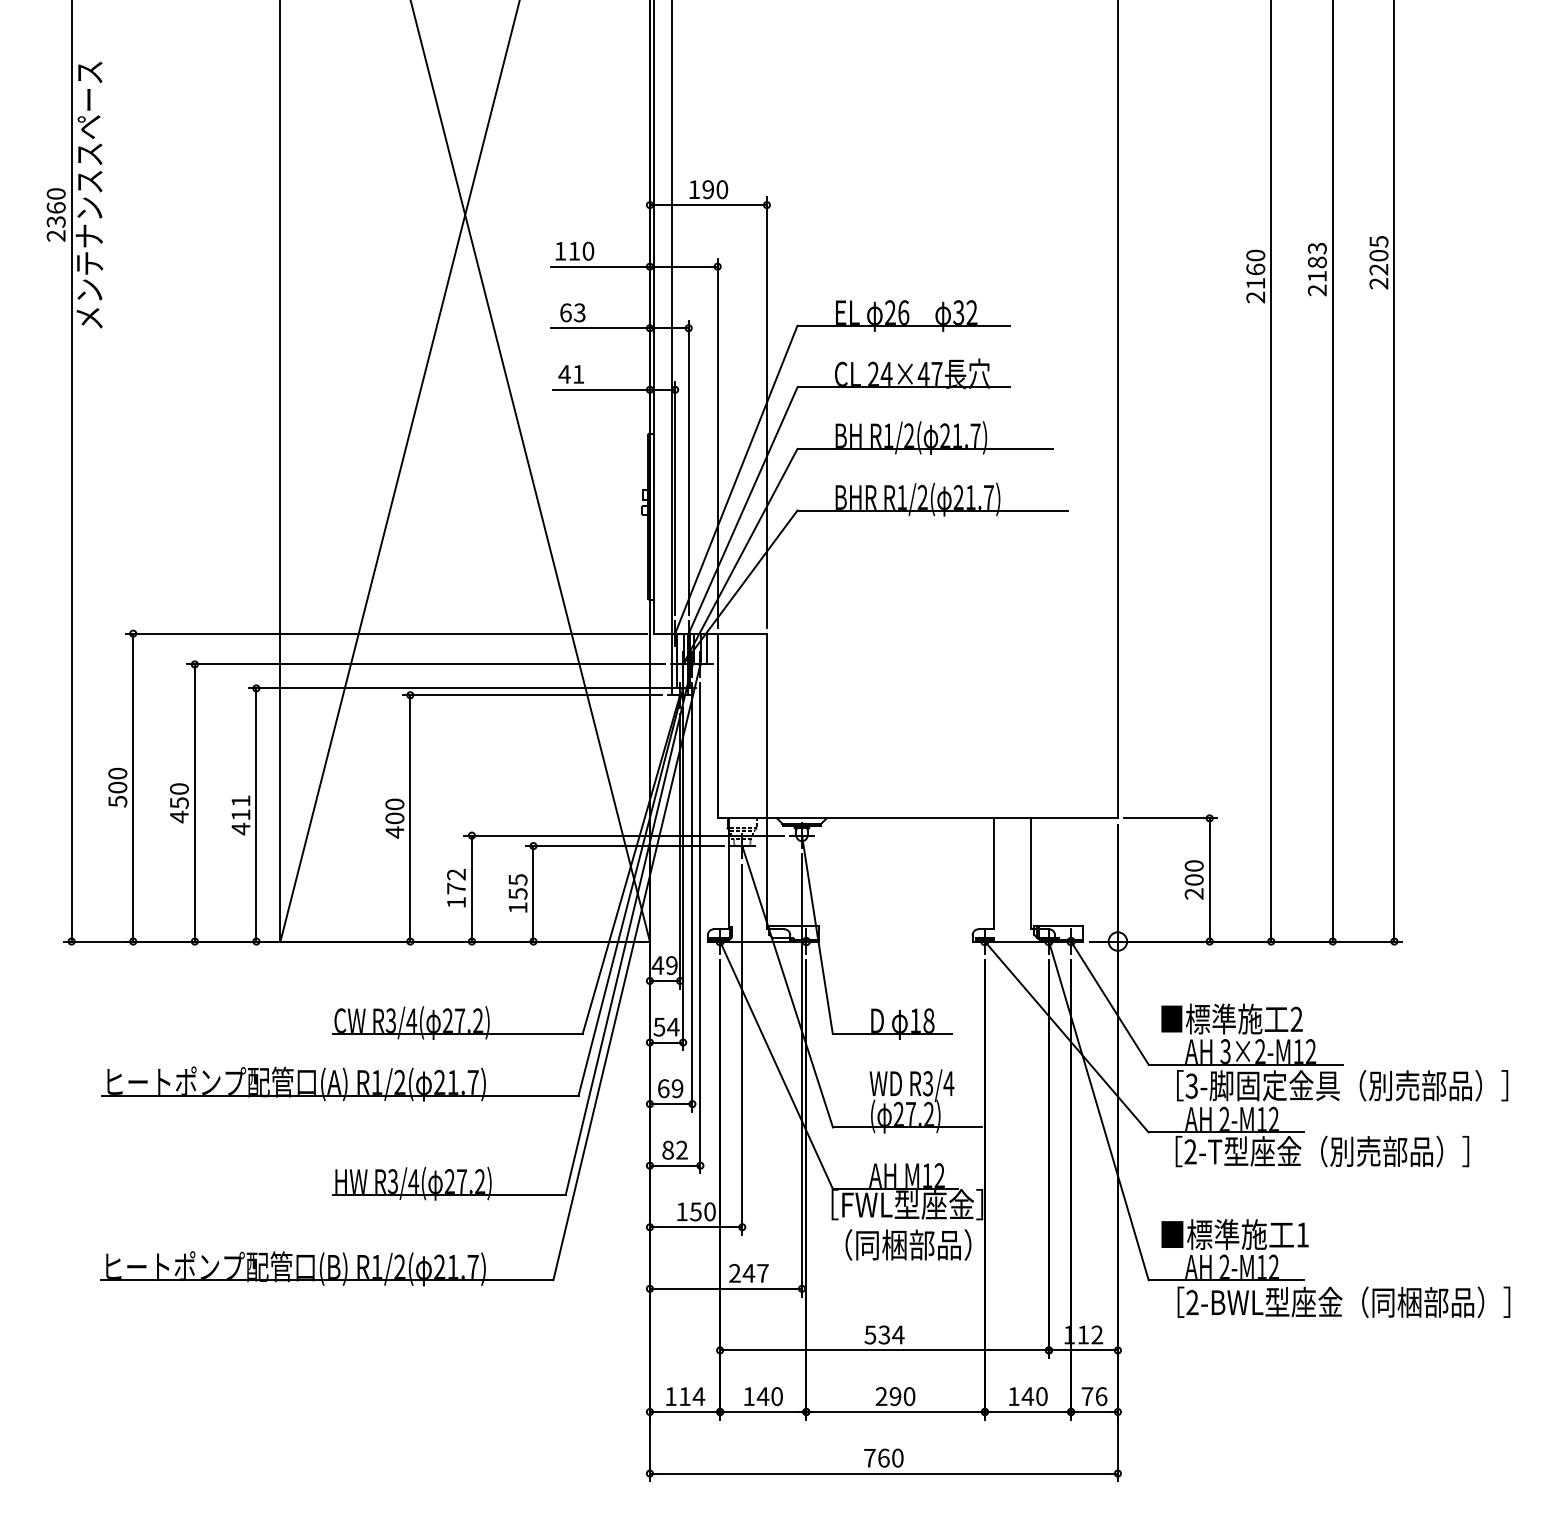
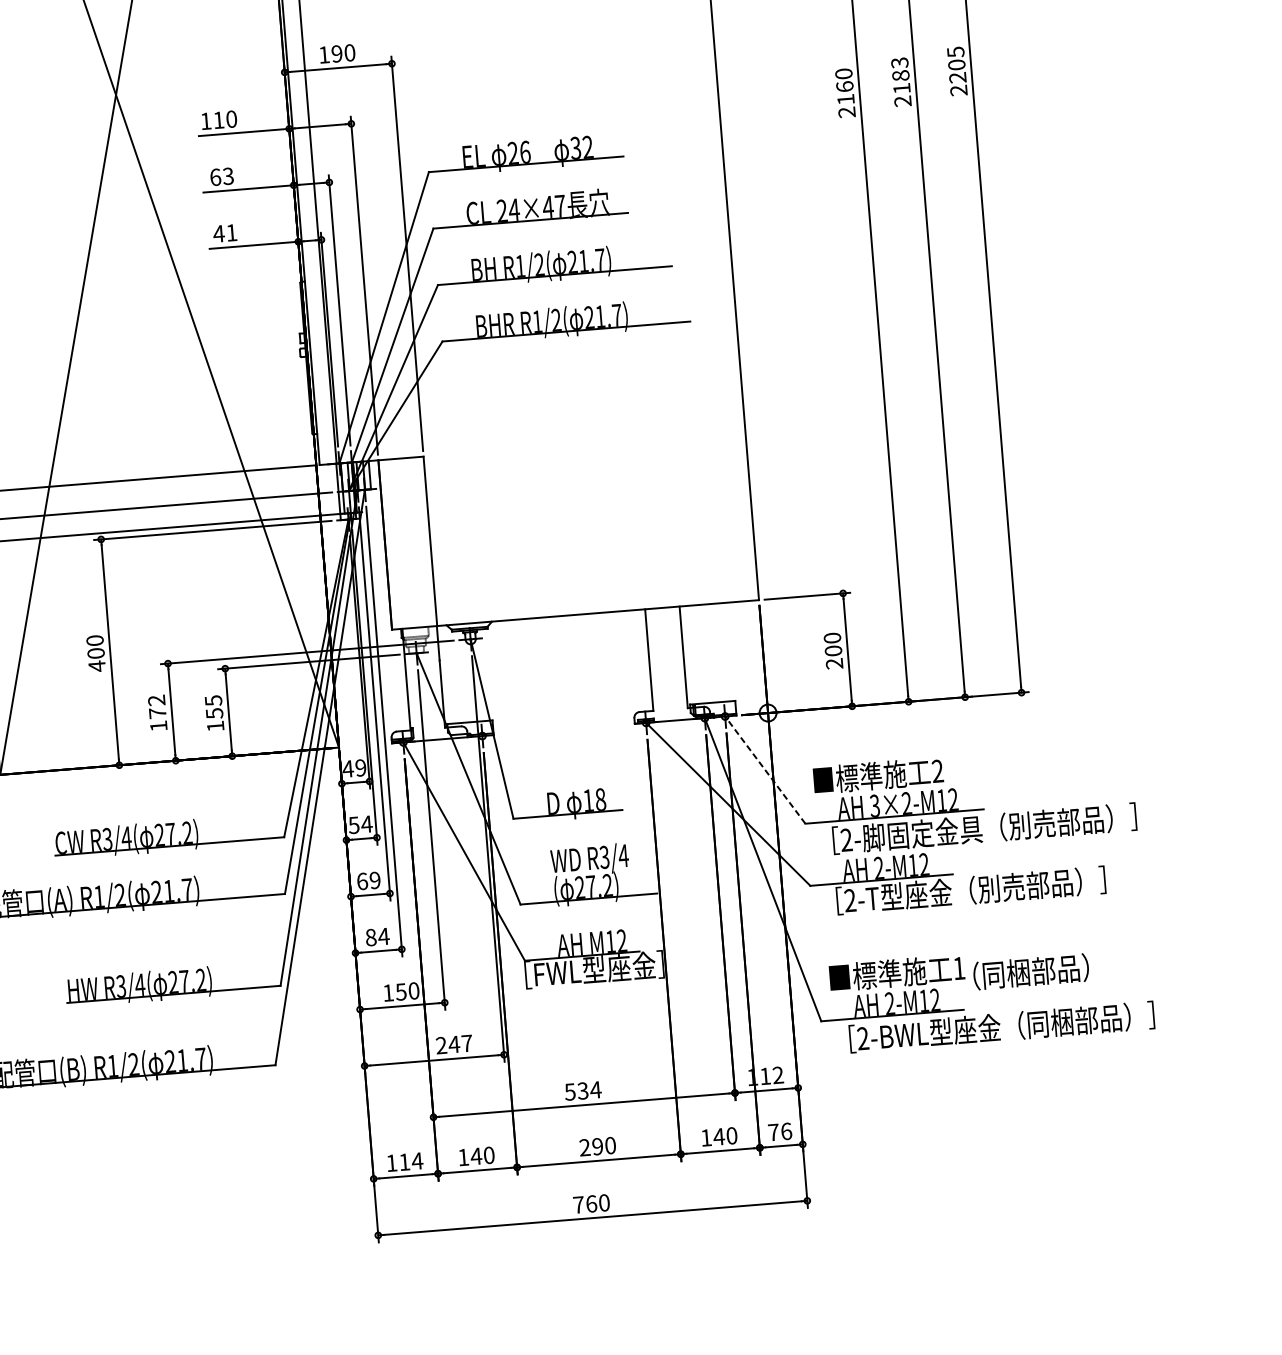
line: (1109, 1003) -> (764, 770), solid -> dashed
text: (1191, 1086) -> (846, 840), 3- -> 2-
text: (681, 1149) -> (383, 935), 82 -> 84
text: (908, 1244) -> (1031, 971), moved

